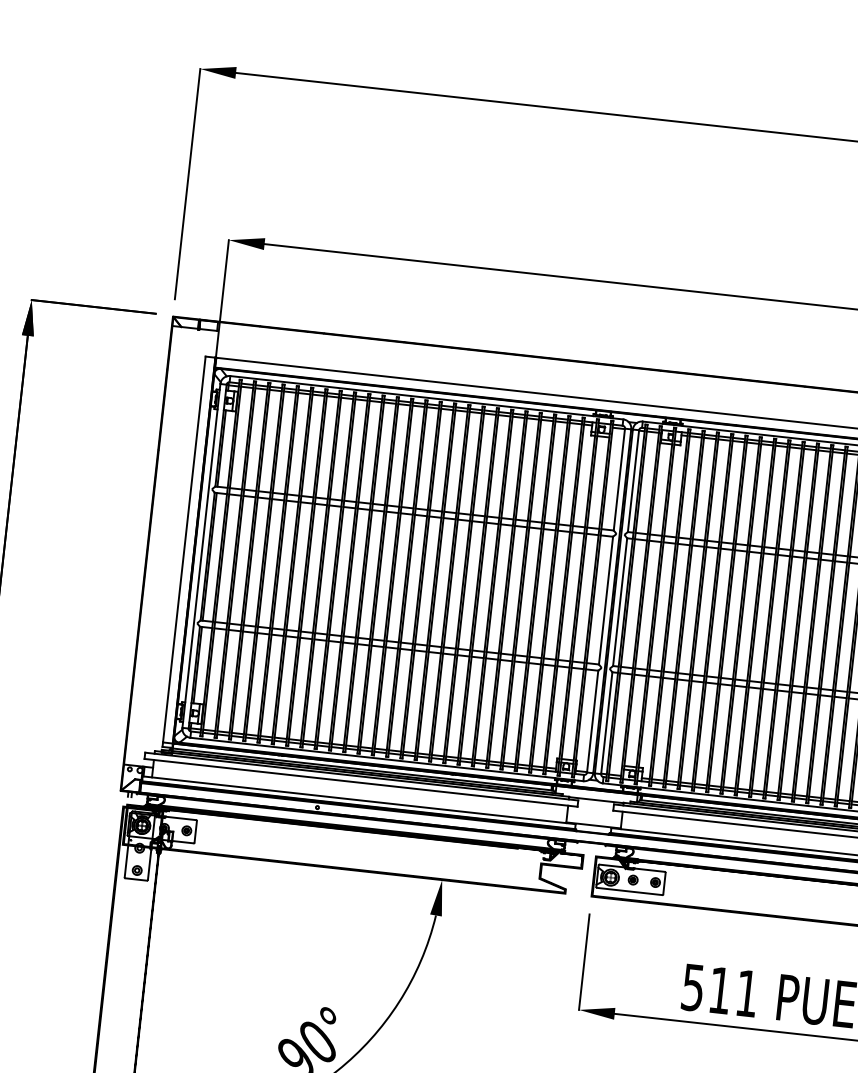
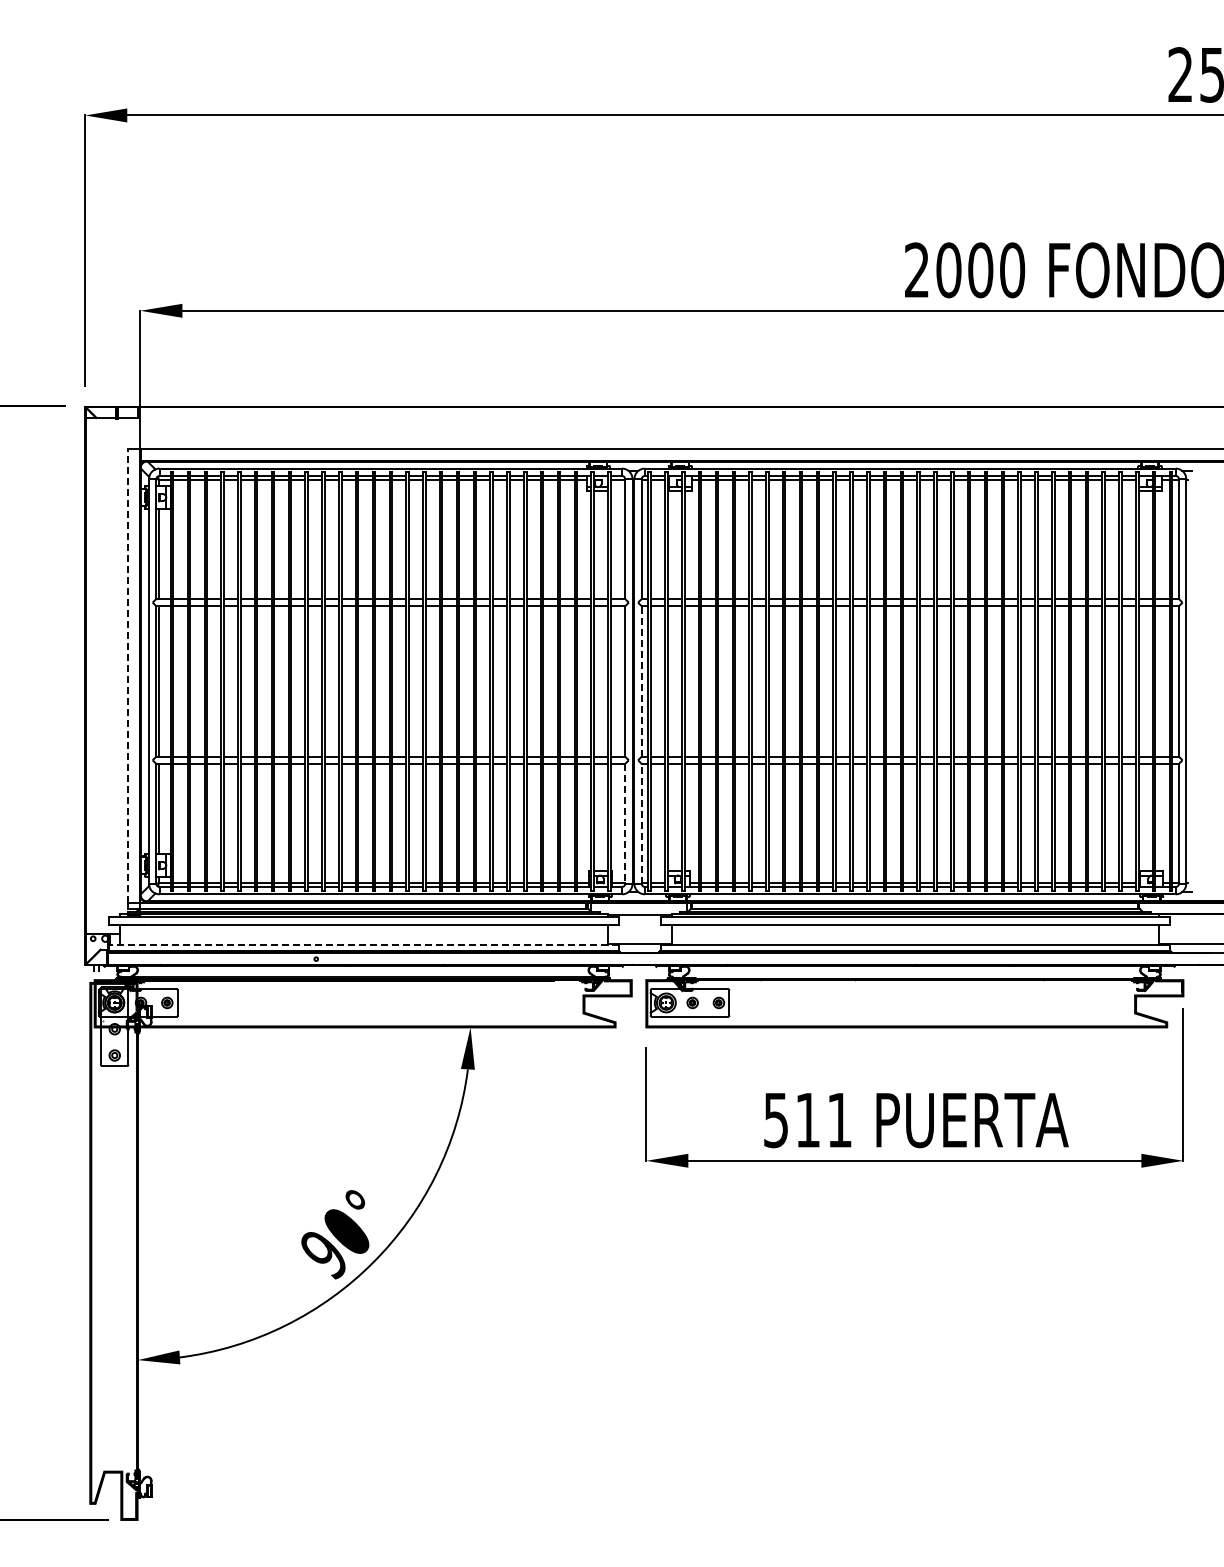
line: (184, 548) -> (128, 675), solid -> dashed
line: (619, 601) -> (641, 680), solid -> dashed
line: (592, 721) -> (625, 823), solid -> dashed
line: (606, 722) -> (641, 823), solid -> dashed
line: (358, 800) -> (363, 945), solid -> dashed

